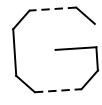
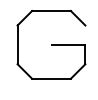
line: (52, 8) -> (51, 10), dashed -> solid
line: (58, 90) -> (51, 78), dashed -> solid

